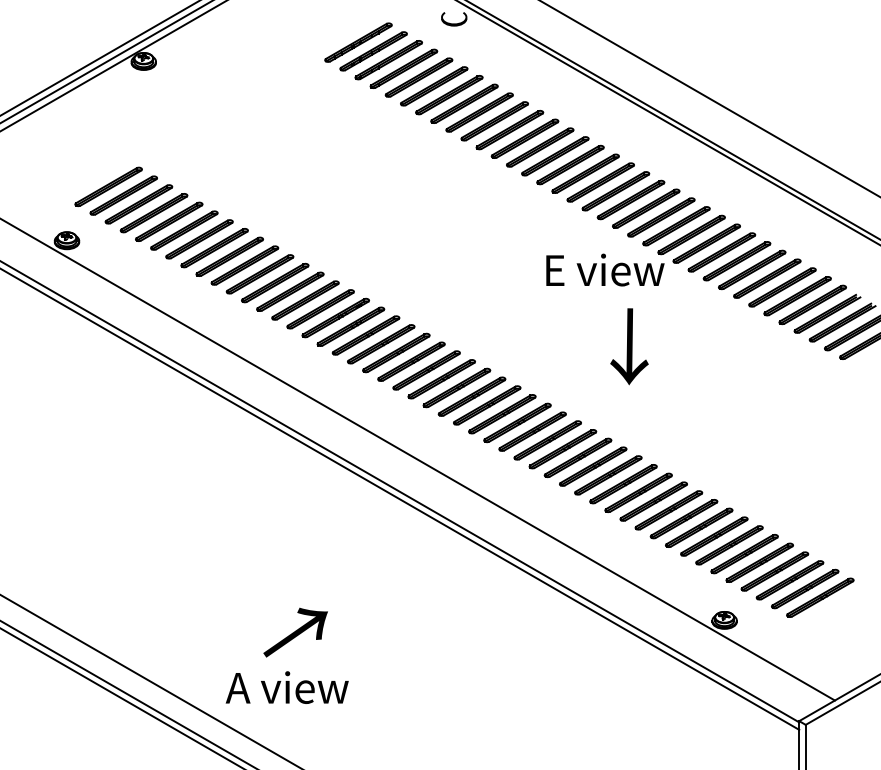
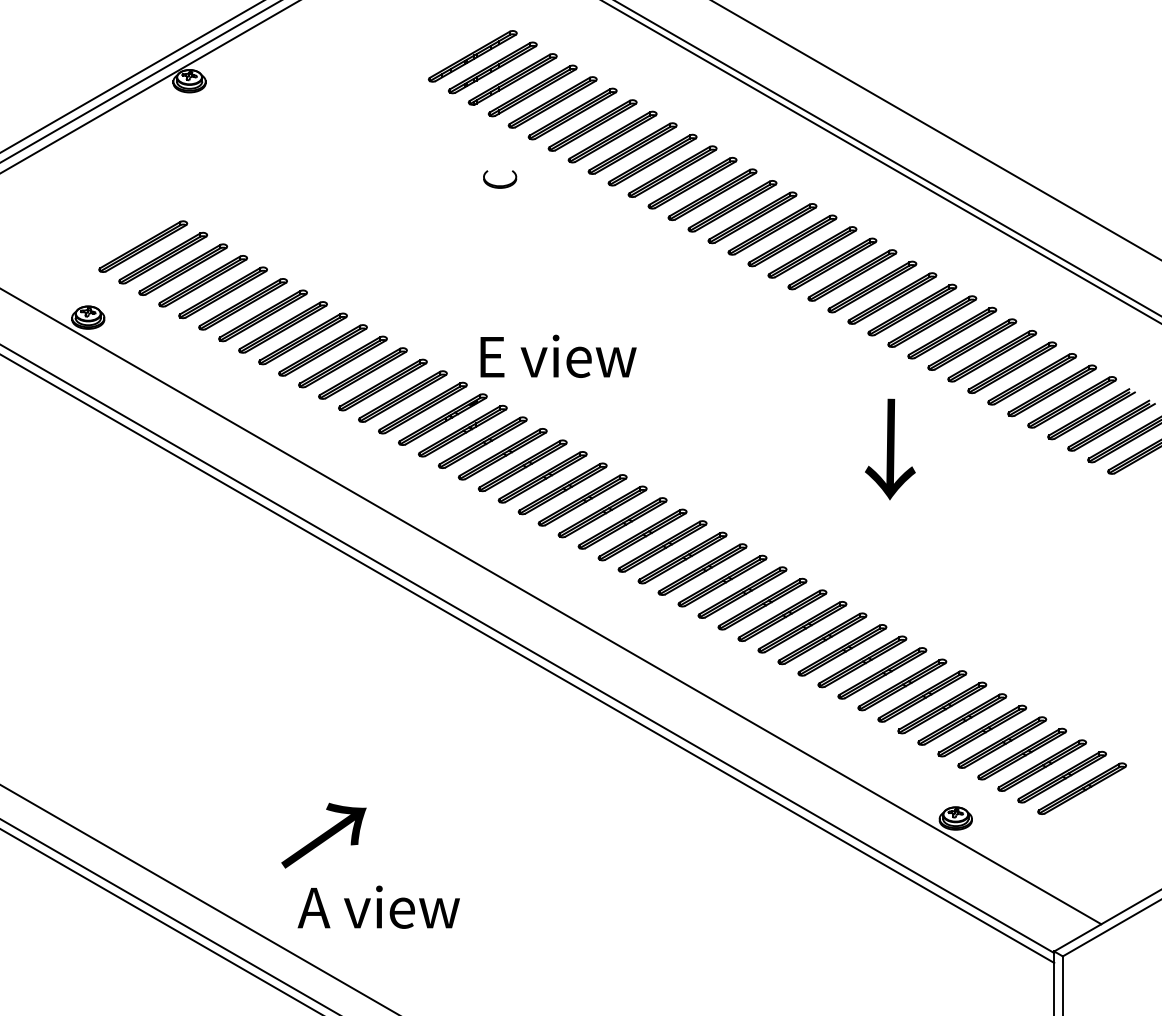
part: (454, 19) -> (500, 179), moved
text: (605, 269) -> (558, 355), moved
text: (629, 346) -> (890, 449), moved
text: (295, 632) -> (323, 835), moved

